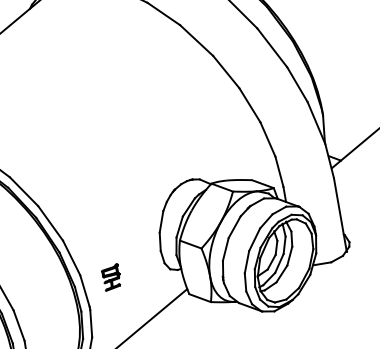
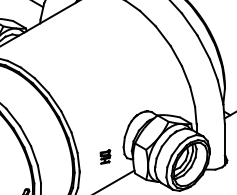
part: (111, 276) -> (105, 156), moved

